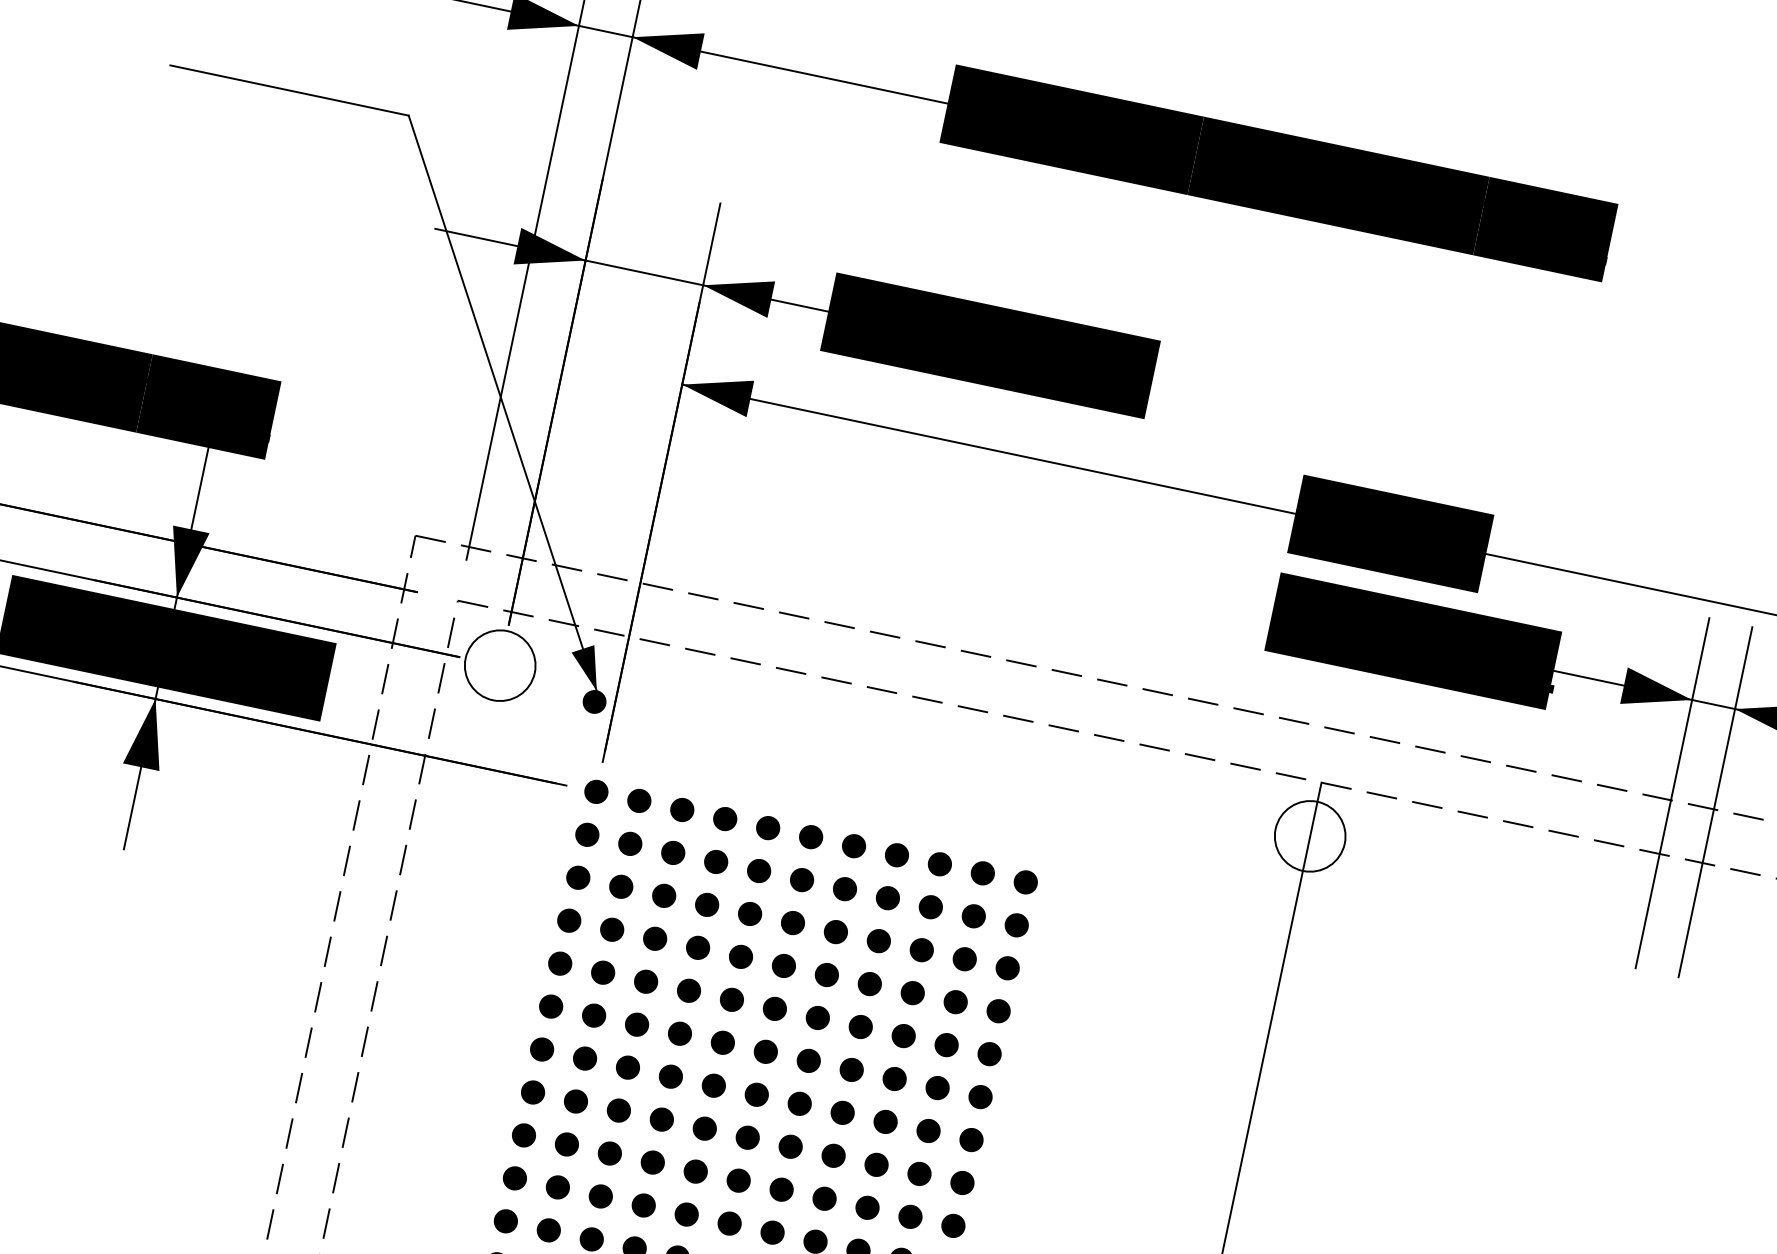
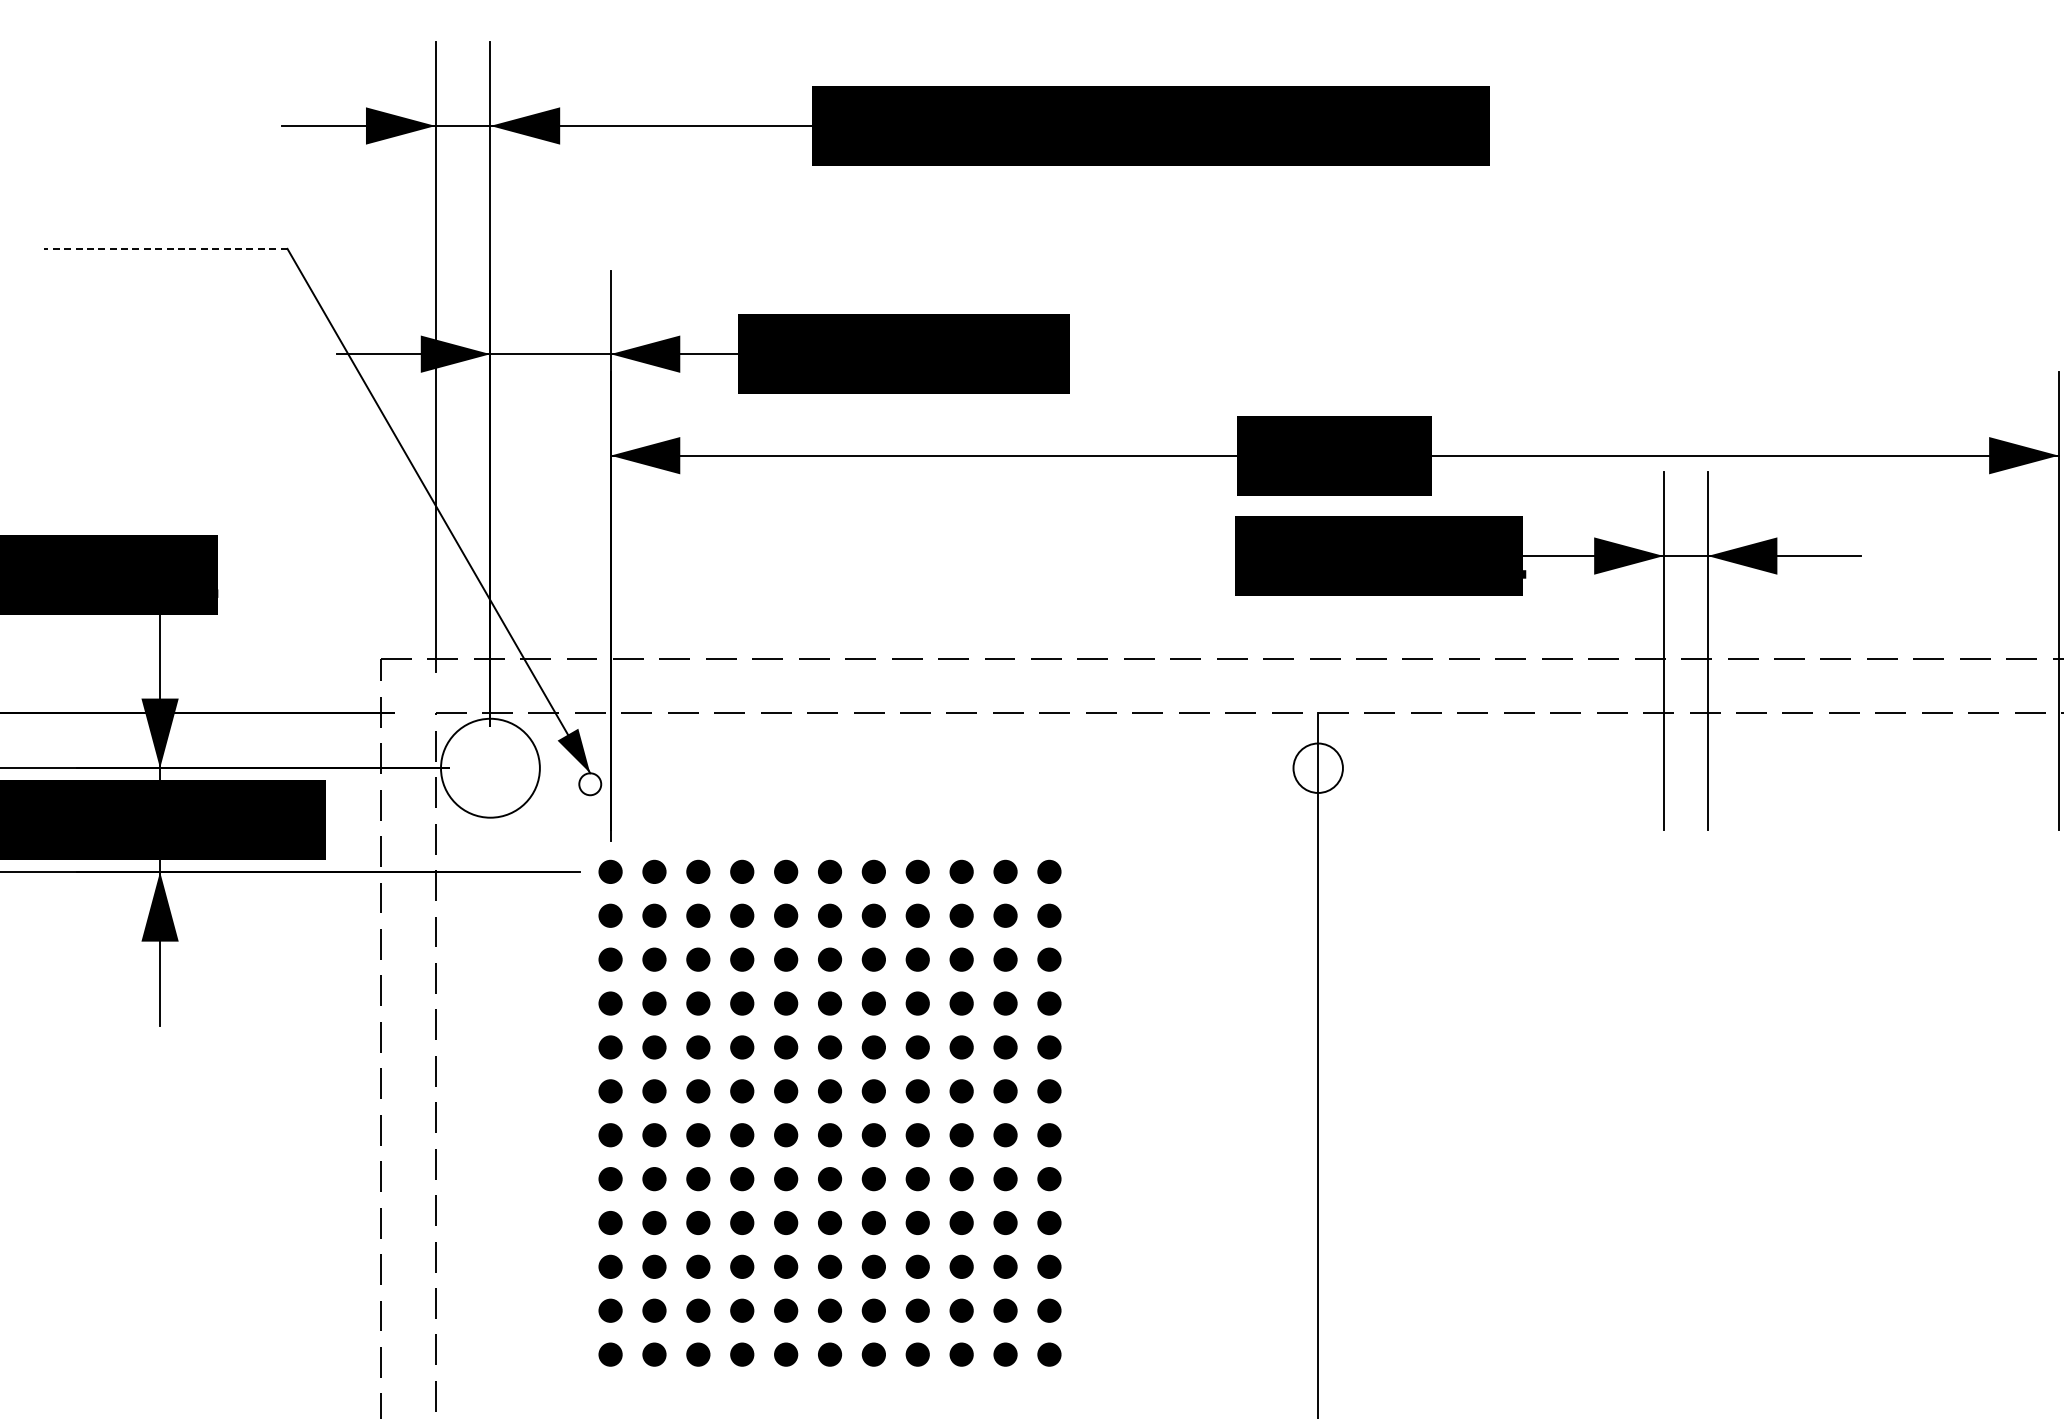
line: (289, 90) -> (165, 248), solid -> dashed
circle: (500, 664) -> (490, 767), size x1.4
fill: (594, 702) -> (590, 784), removed
circle: (1309, 835) -> (1317, 767), size x0.7

